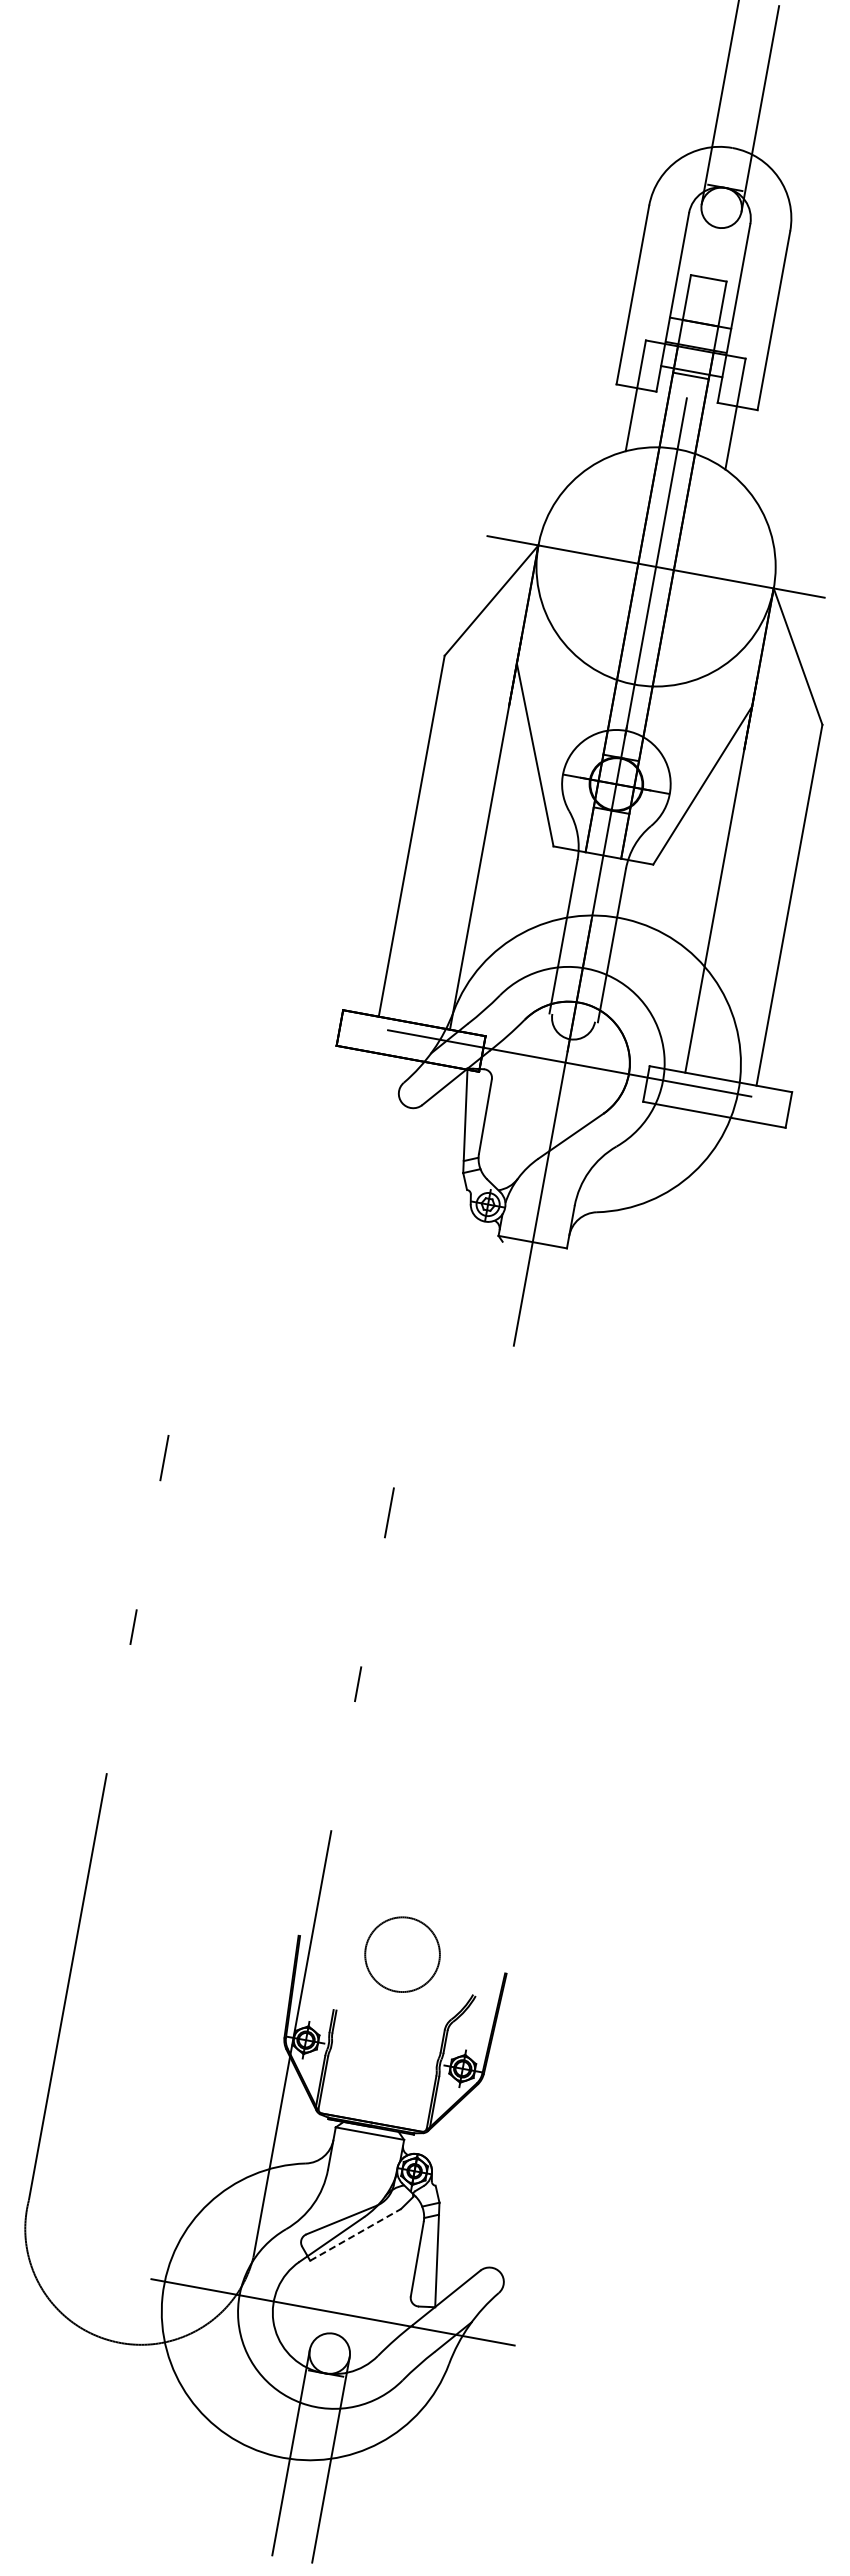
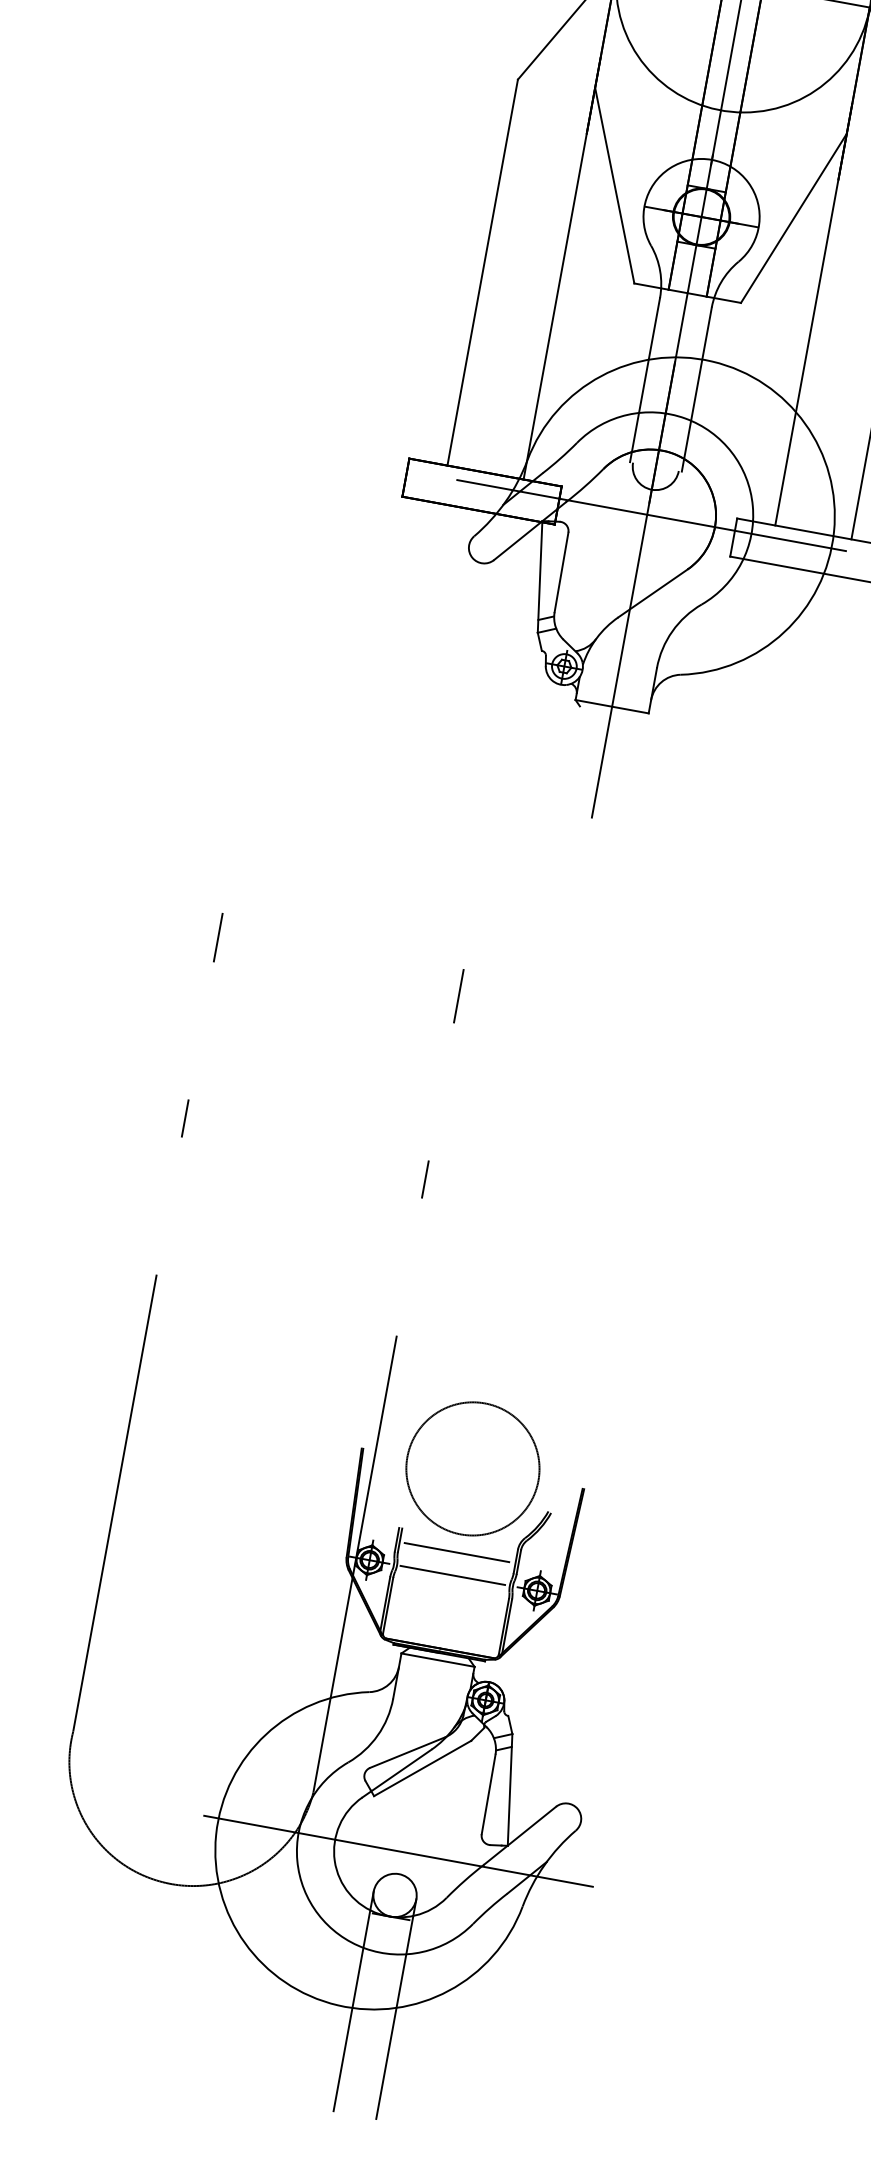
circle: (402, 1954) -> (472, 1468), size x1.67
line: (387, 2032) -> (456, 1552), added
line: (383, 2054) -> (452, 1575), added
line: (356, 2234) -> (423, 1768), dashed -> solid

